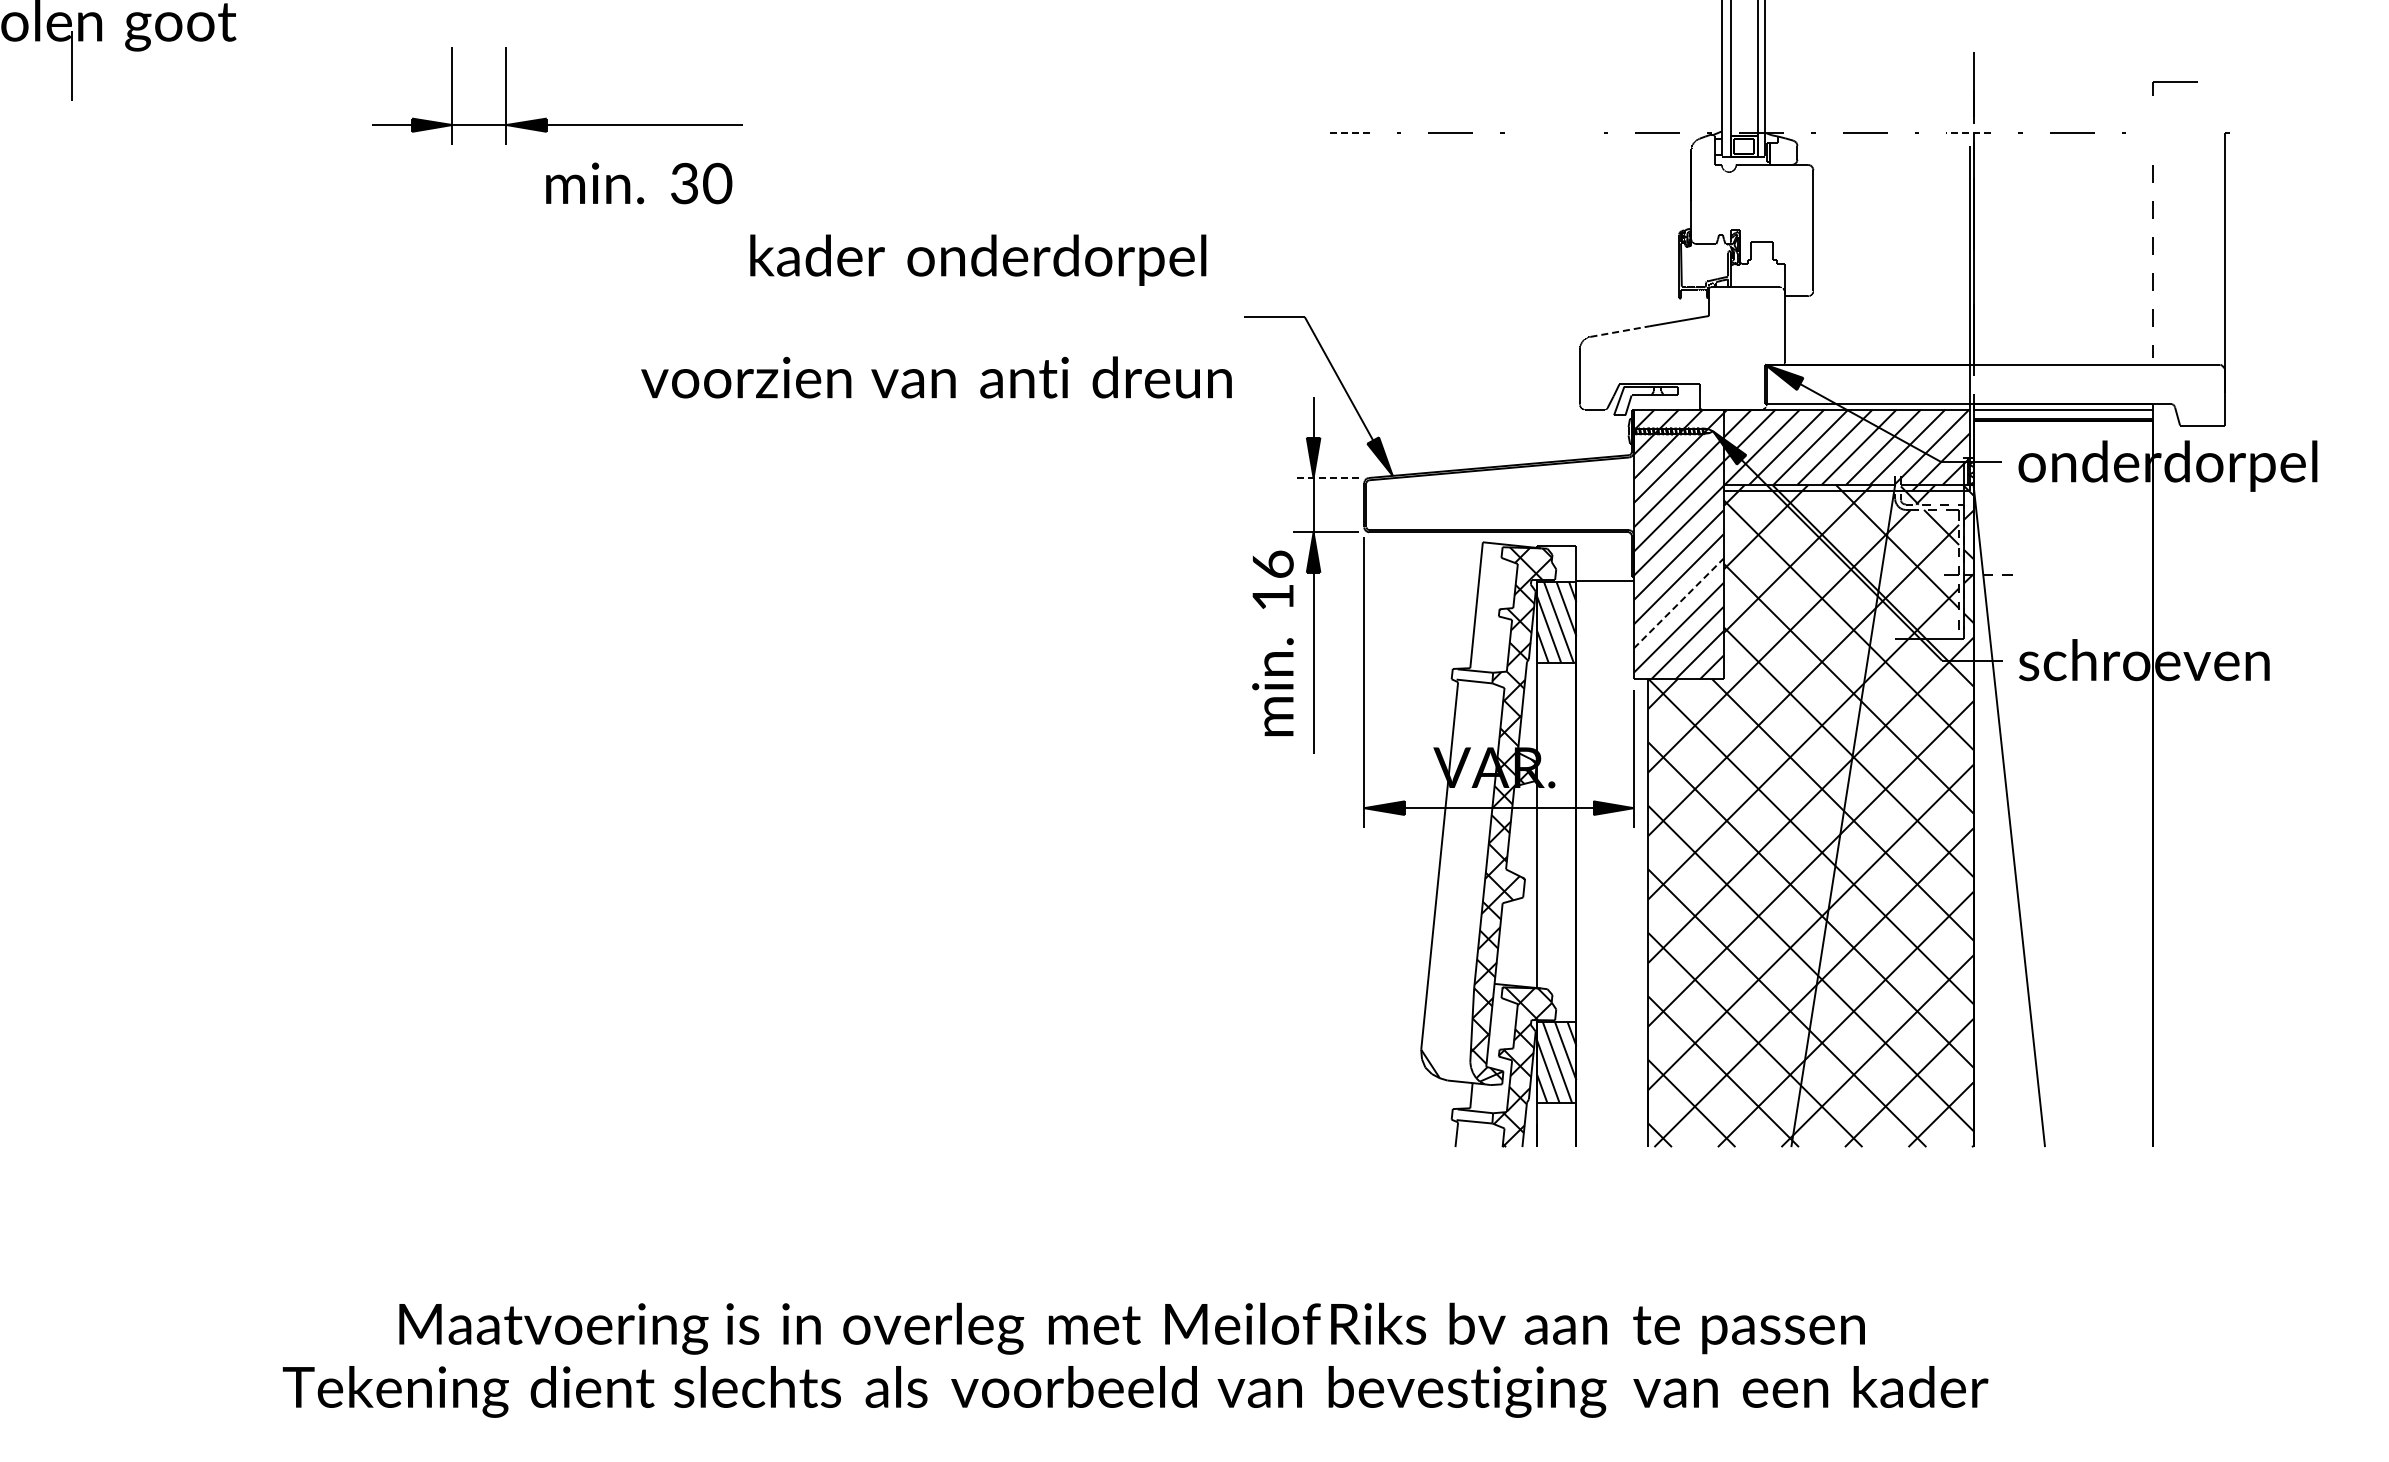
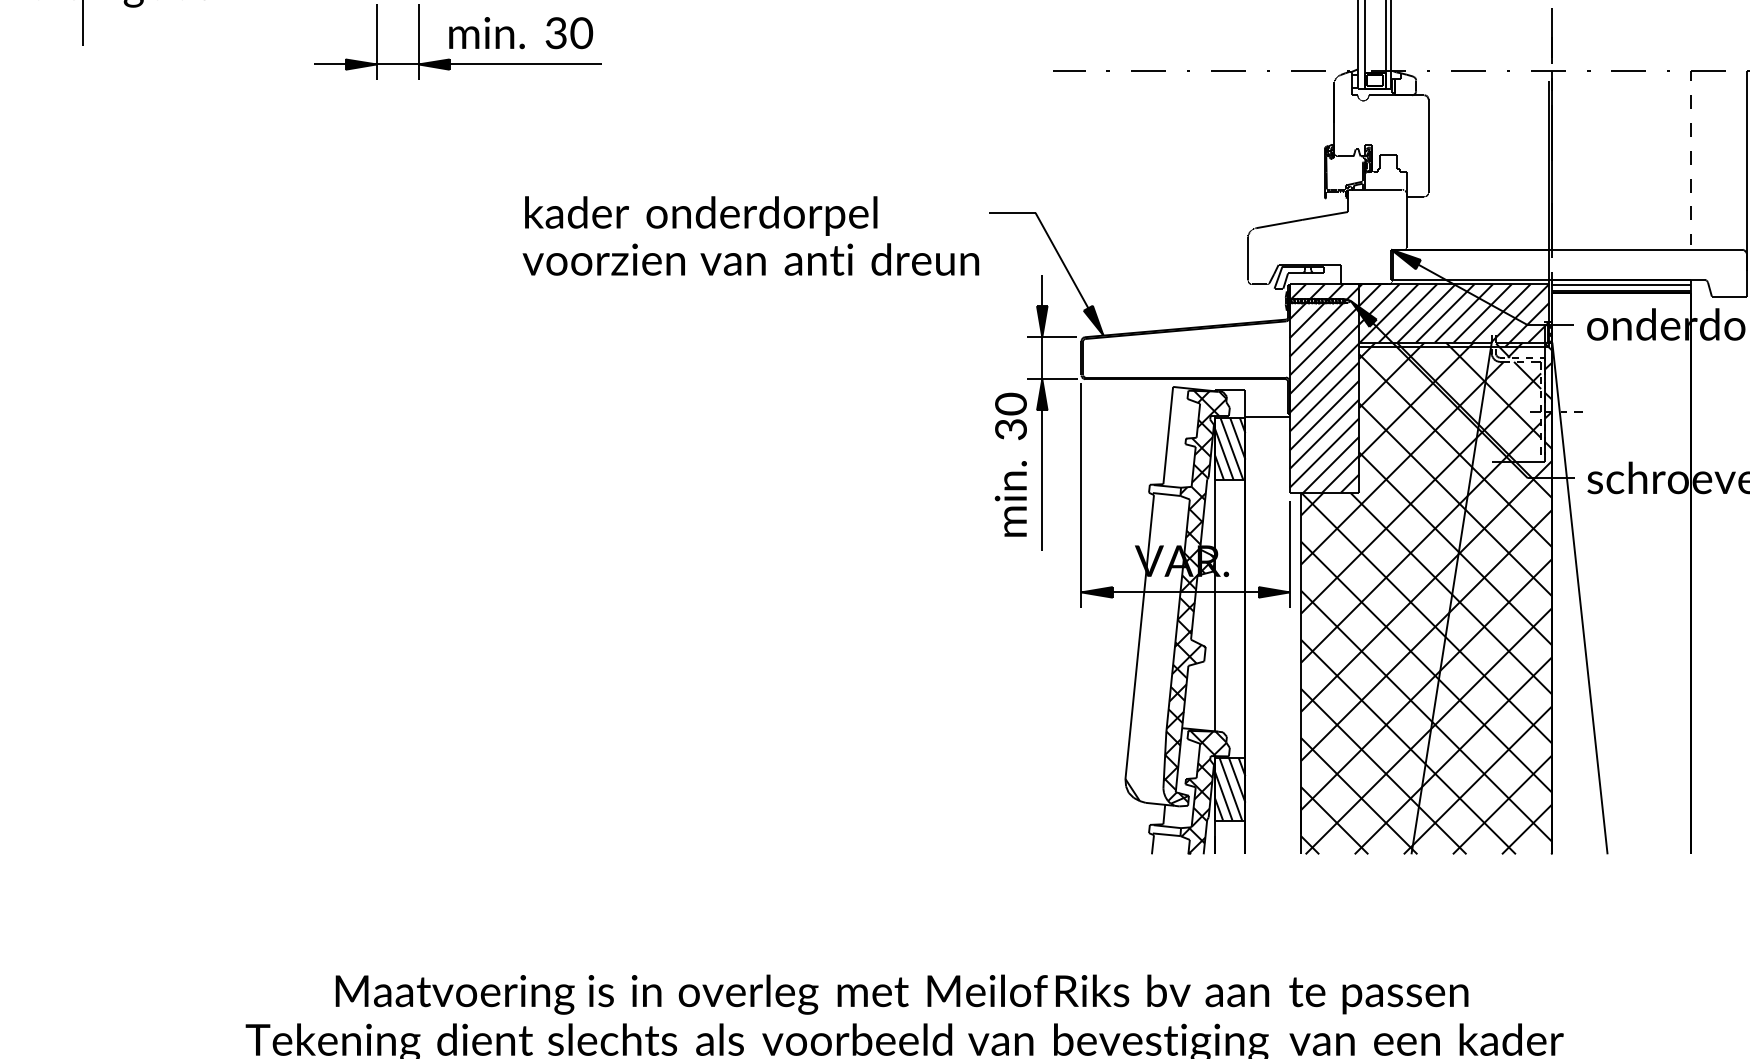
part: (2174, 88) -> (1707, 75), moved
line: (1554, 132) -> (1228, 70), added
line: (1347, 133) -> (1068, 70), dashed -> solid
line: (1968, 133) -> (1548, 70), dashed -> solid
text: (639, 183) -> (521, 33), moved
text: (978, 259) -> (701, 215), moved
line: (1620, 331) -> (1279, 224), dashed -> solid
line: (1326, 478) -> (1052, 337), dashed -> solid
text: (1272, 580) -> (1010, 416), 16 -> 30
line: (1679, 603) -> (1325, 434), dashed -> solid

